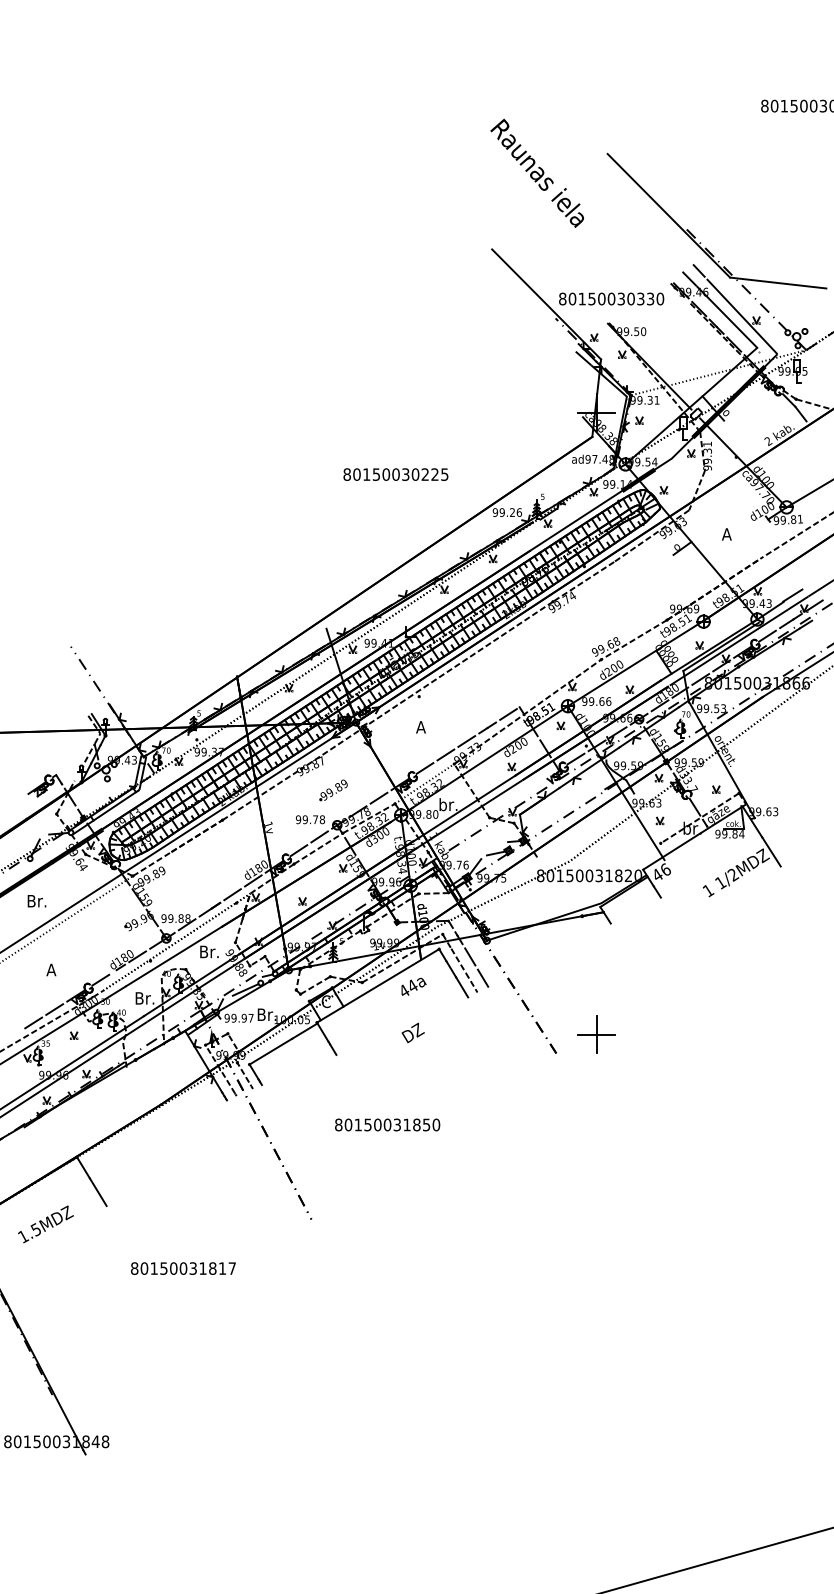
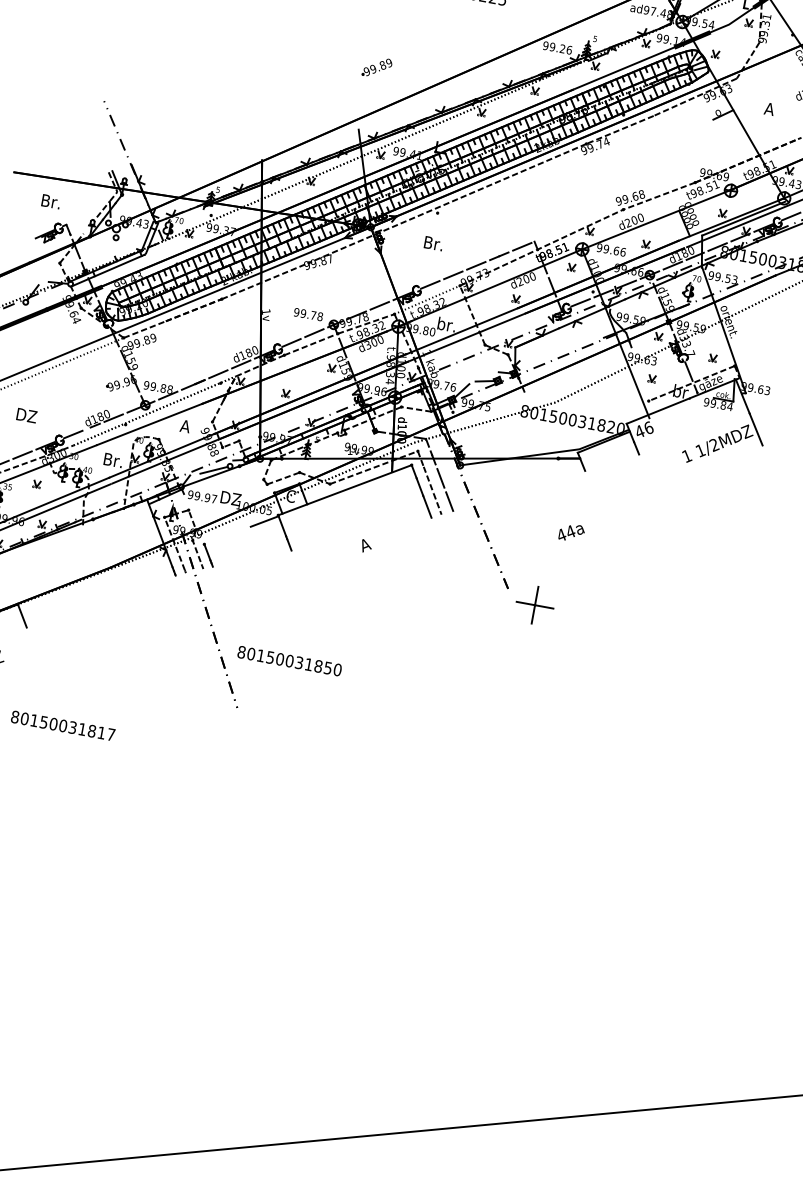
text: (420, 727) -> (433, 243), A -> Br.
part: (333, 790) -> (377, 67), moved
text: (36, 901) -> (50, 201), moved
text: (209, 951) -> (185, 425), Br. -> A
text: (51, 969) -> (26, 415), A -> DZ
text: (413, 986) -> (571, 532), moved
text: (267, 1014) -> (231, 498), Br. -> DZ
text: (412, 1032) -> (370, 542), DZ -> A
part: (596, 1034) -> (534, 604), moved
line: (270, 1051) -> (227, 535), removed
text: (387, 1124) -> (289, 660), moved
line: (97, 1192) -> (31, 642), removed
text: (183, 1268) -> (63, 725), moved

